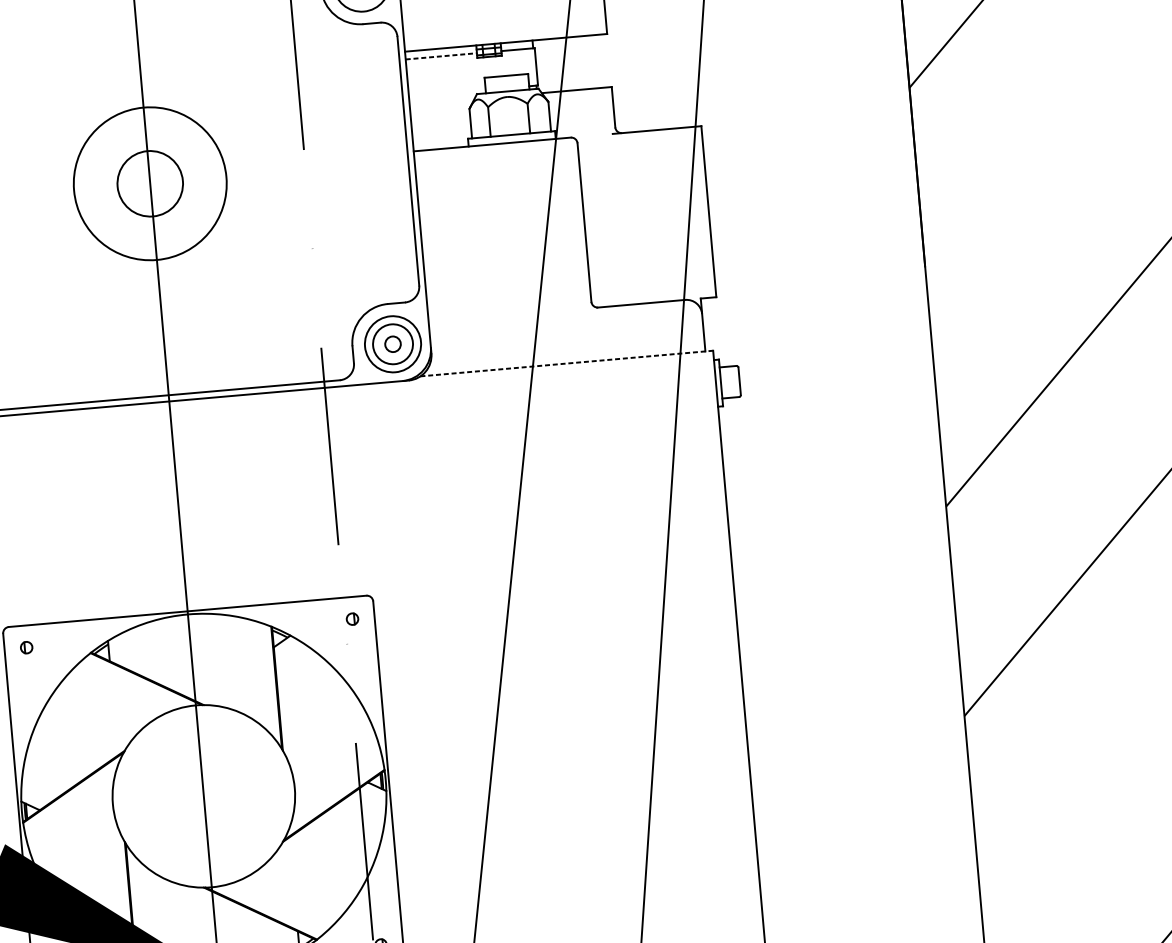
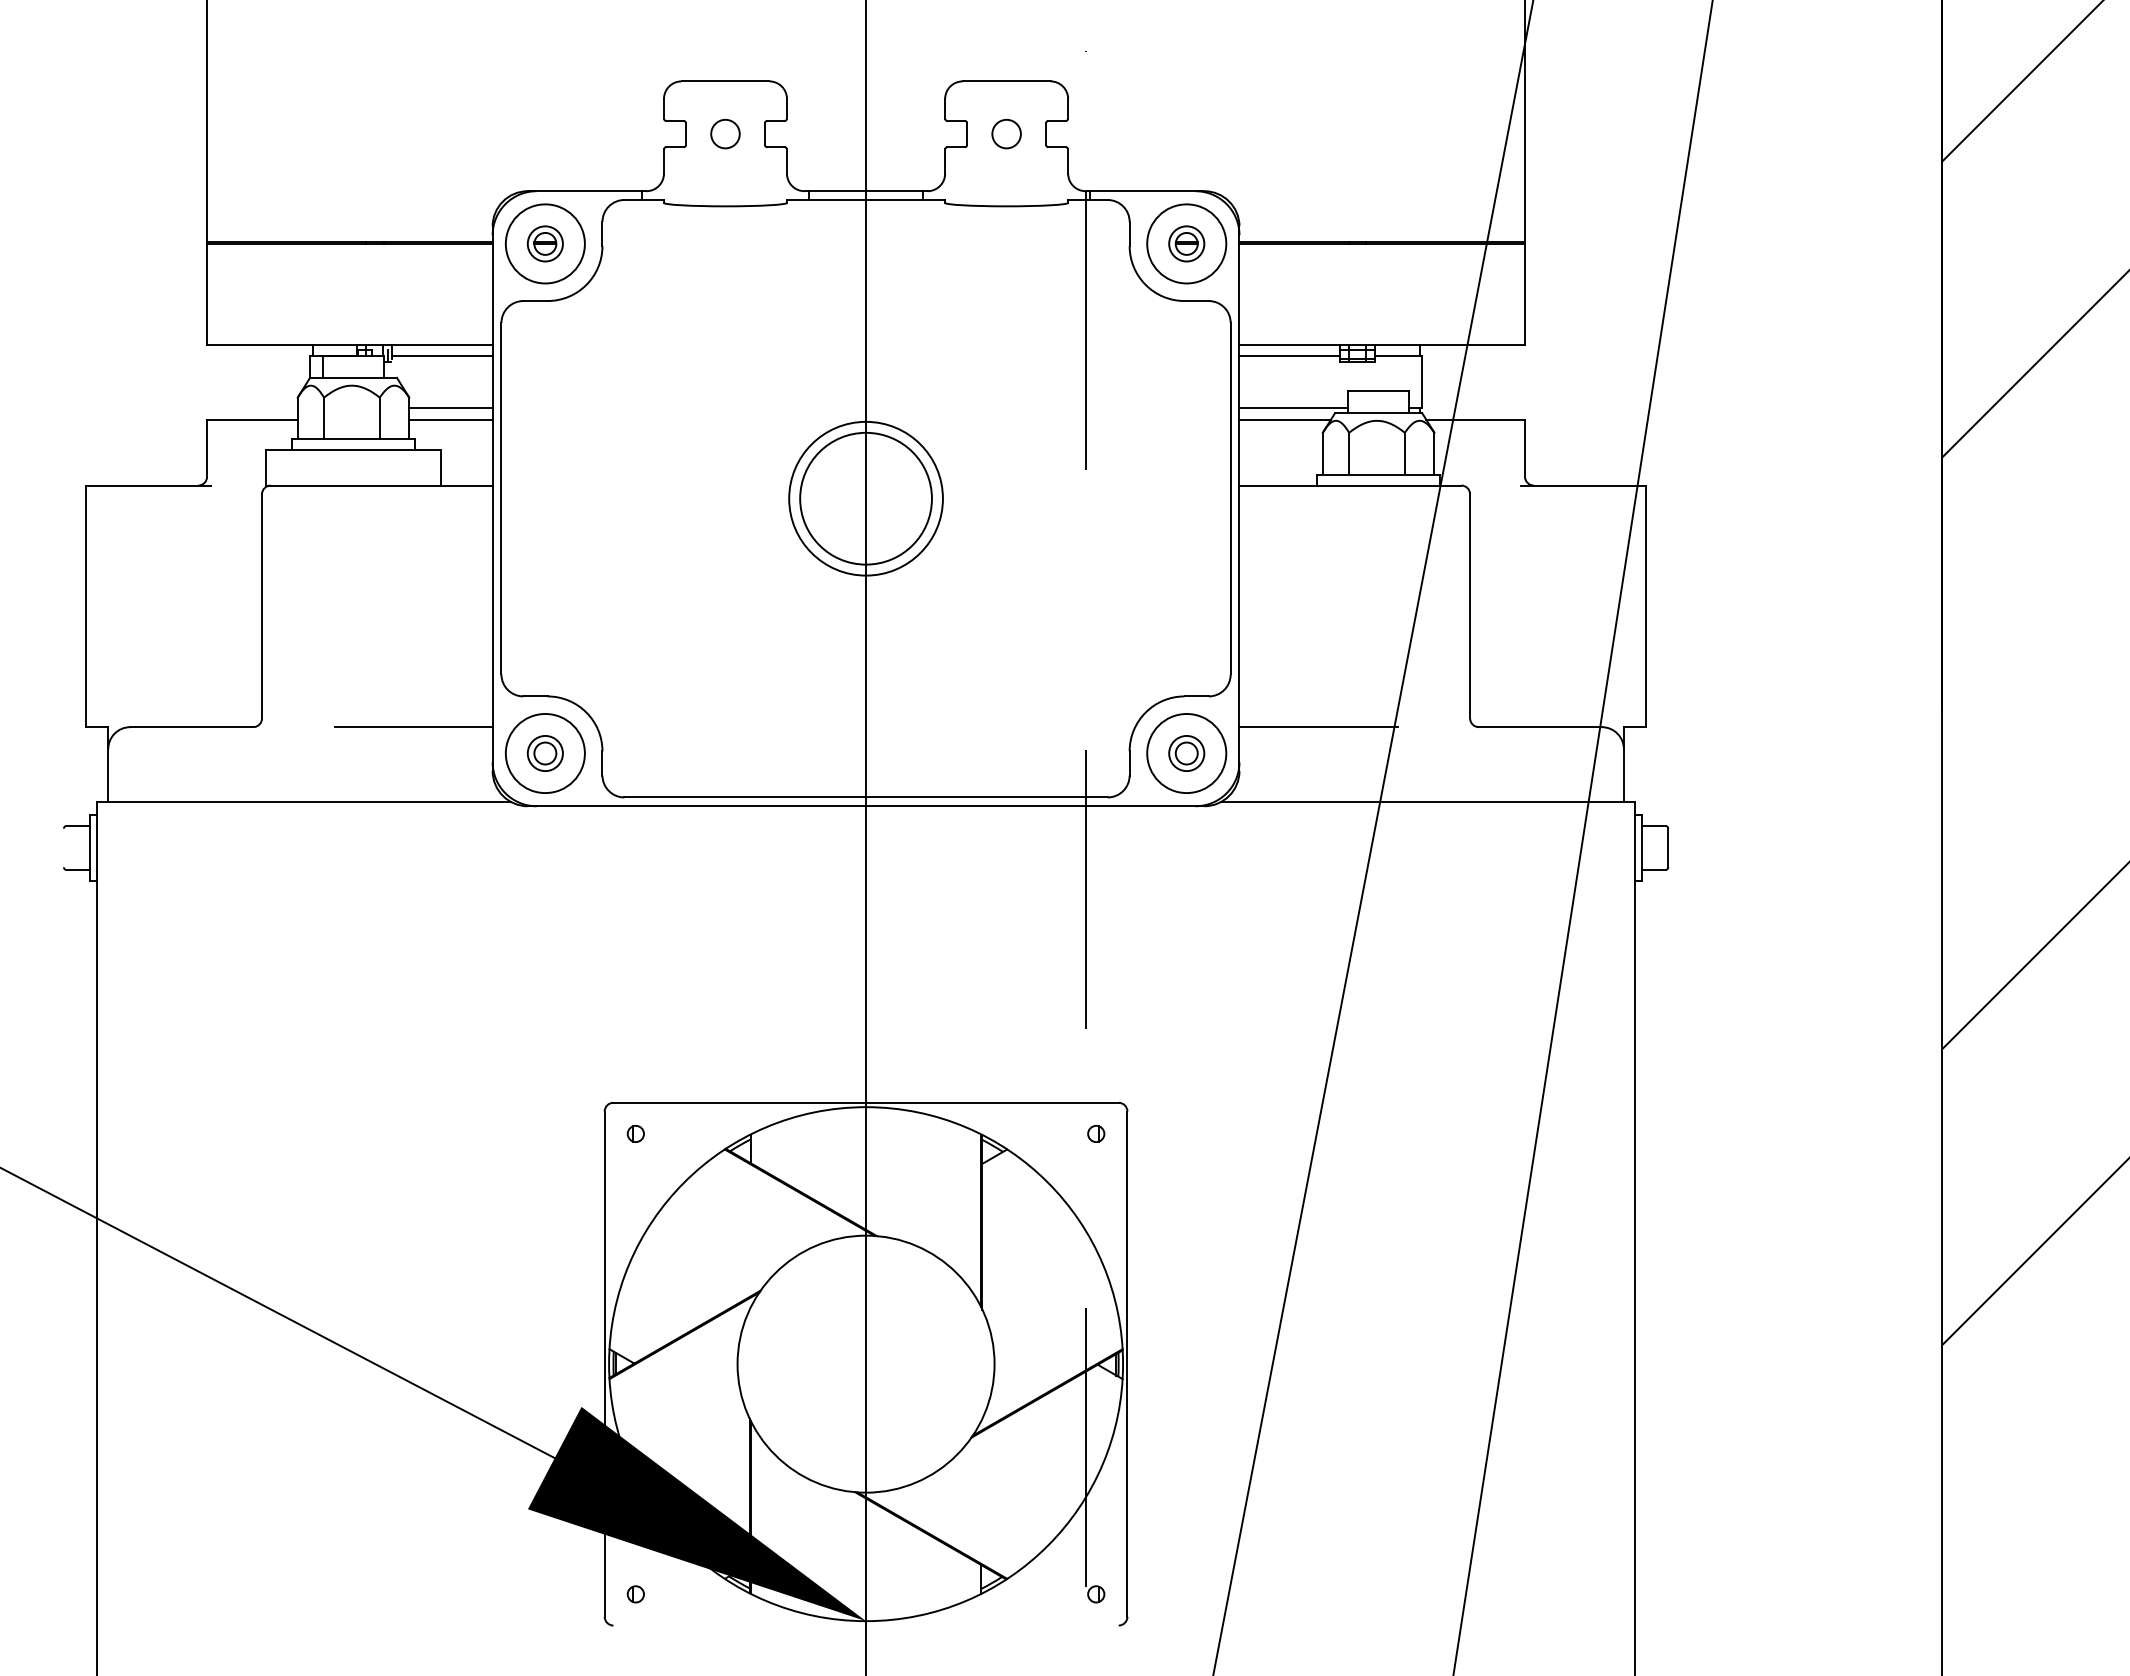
line: (441, 56) -> (1290, 355), dashed -> solid
line: (447, 93) -> (1293, 408), added
line: (442, 101) -> (1285, 419), added
circle: (149, 183) -> (865, 498), size x0.71
circle: (149, 183) -> (865, 498), size x1.43
line: (484, 317) -> (1318, 727), added
circle: (392, 344) -> (1186, 753), size x0.62
line: (567, 363) -> (1428, 801), dashed -> solid

